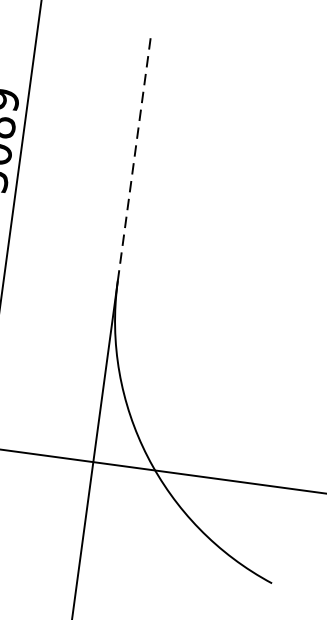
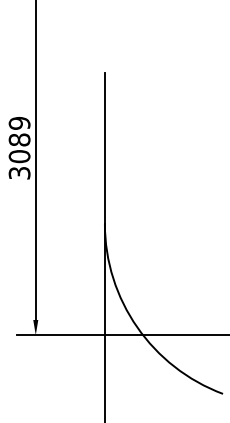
line: (133, 159) -> (104, 148), dashed -> solid

